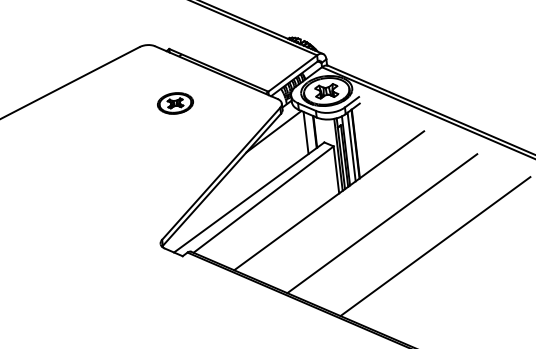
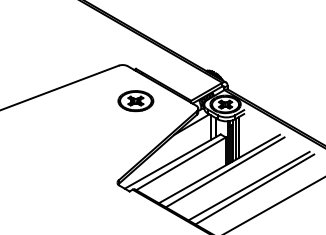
part: (174, 103) -> (135, 101), size x1.67
line: (338, 205) -> (224, 172), added
line: (392, 228) -> (254, 189), added

